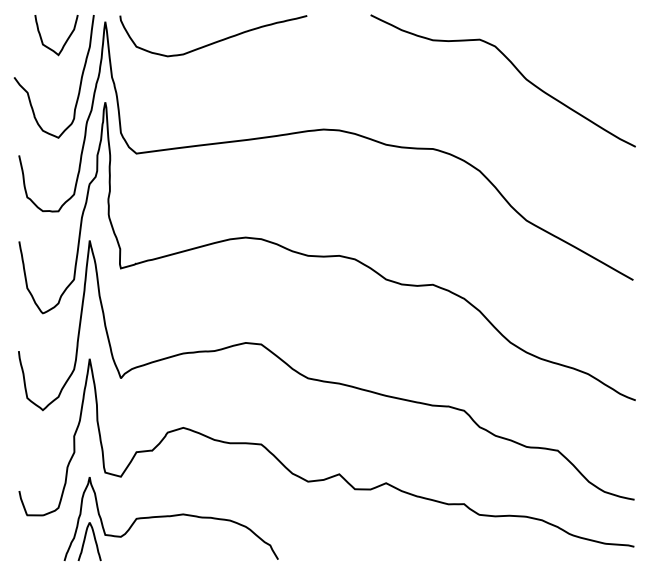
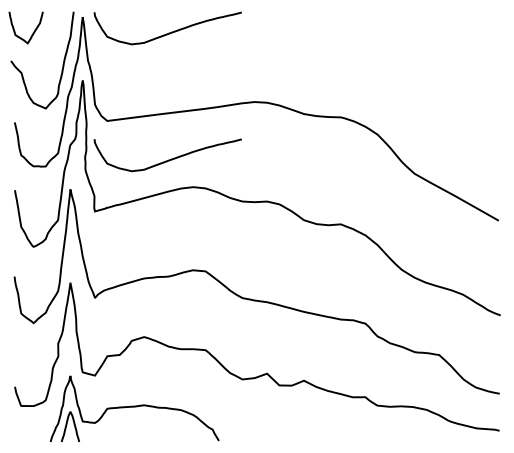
curve: (64, 42) -> (32, 33), moved
curve: (516, 70) -> (406, 55), removed
curve: (214, 202) -> (168, 159), added

